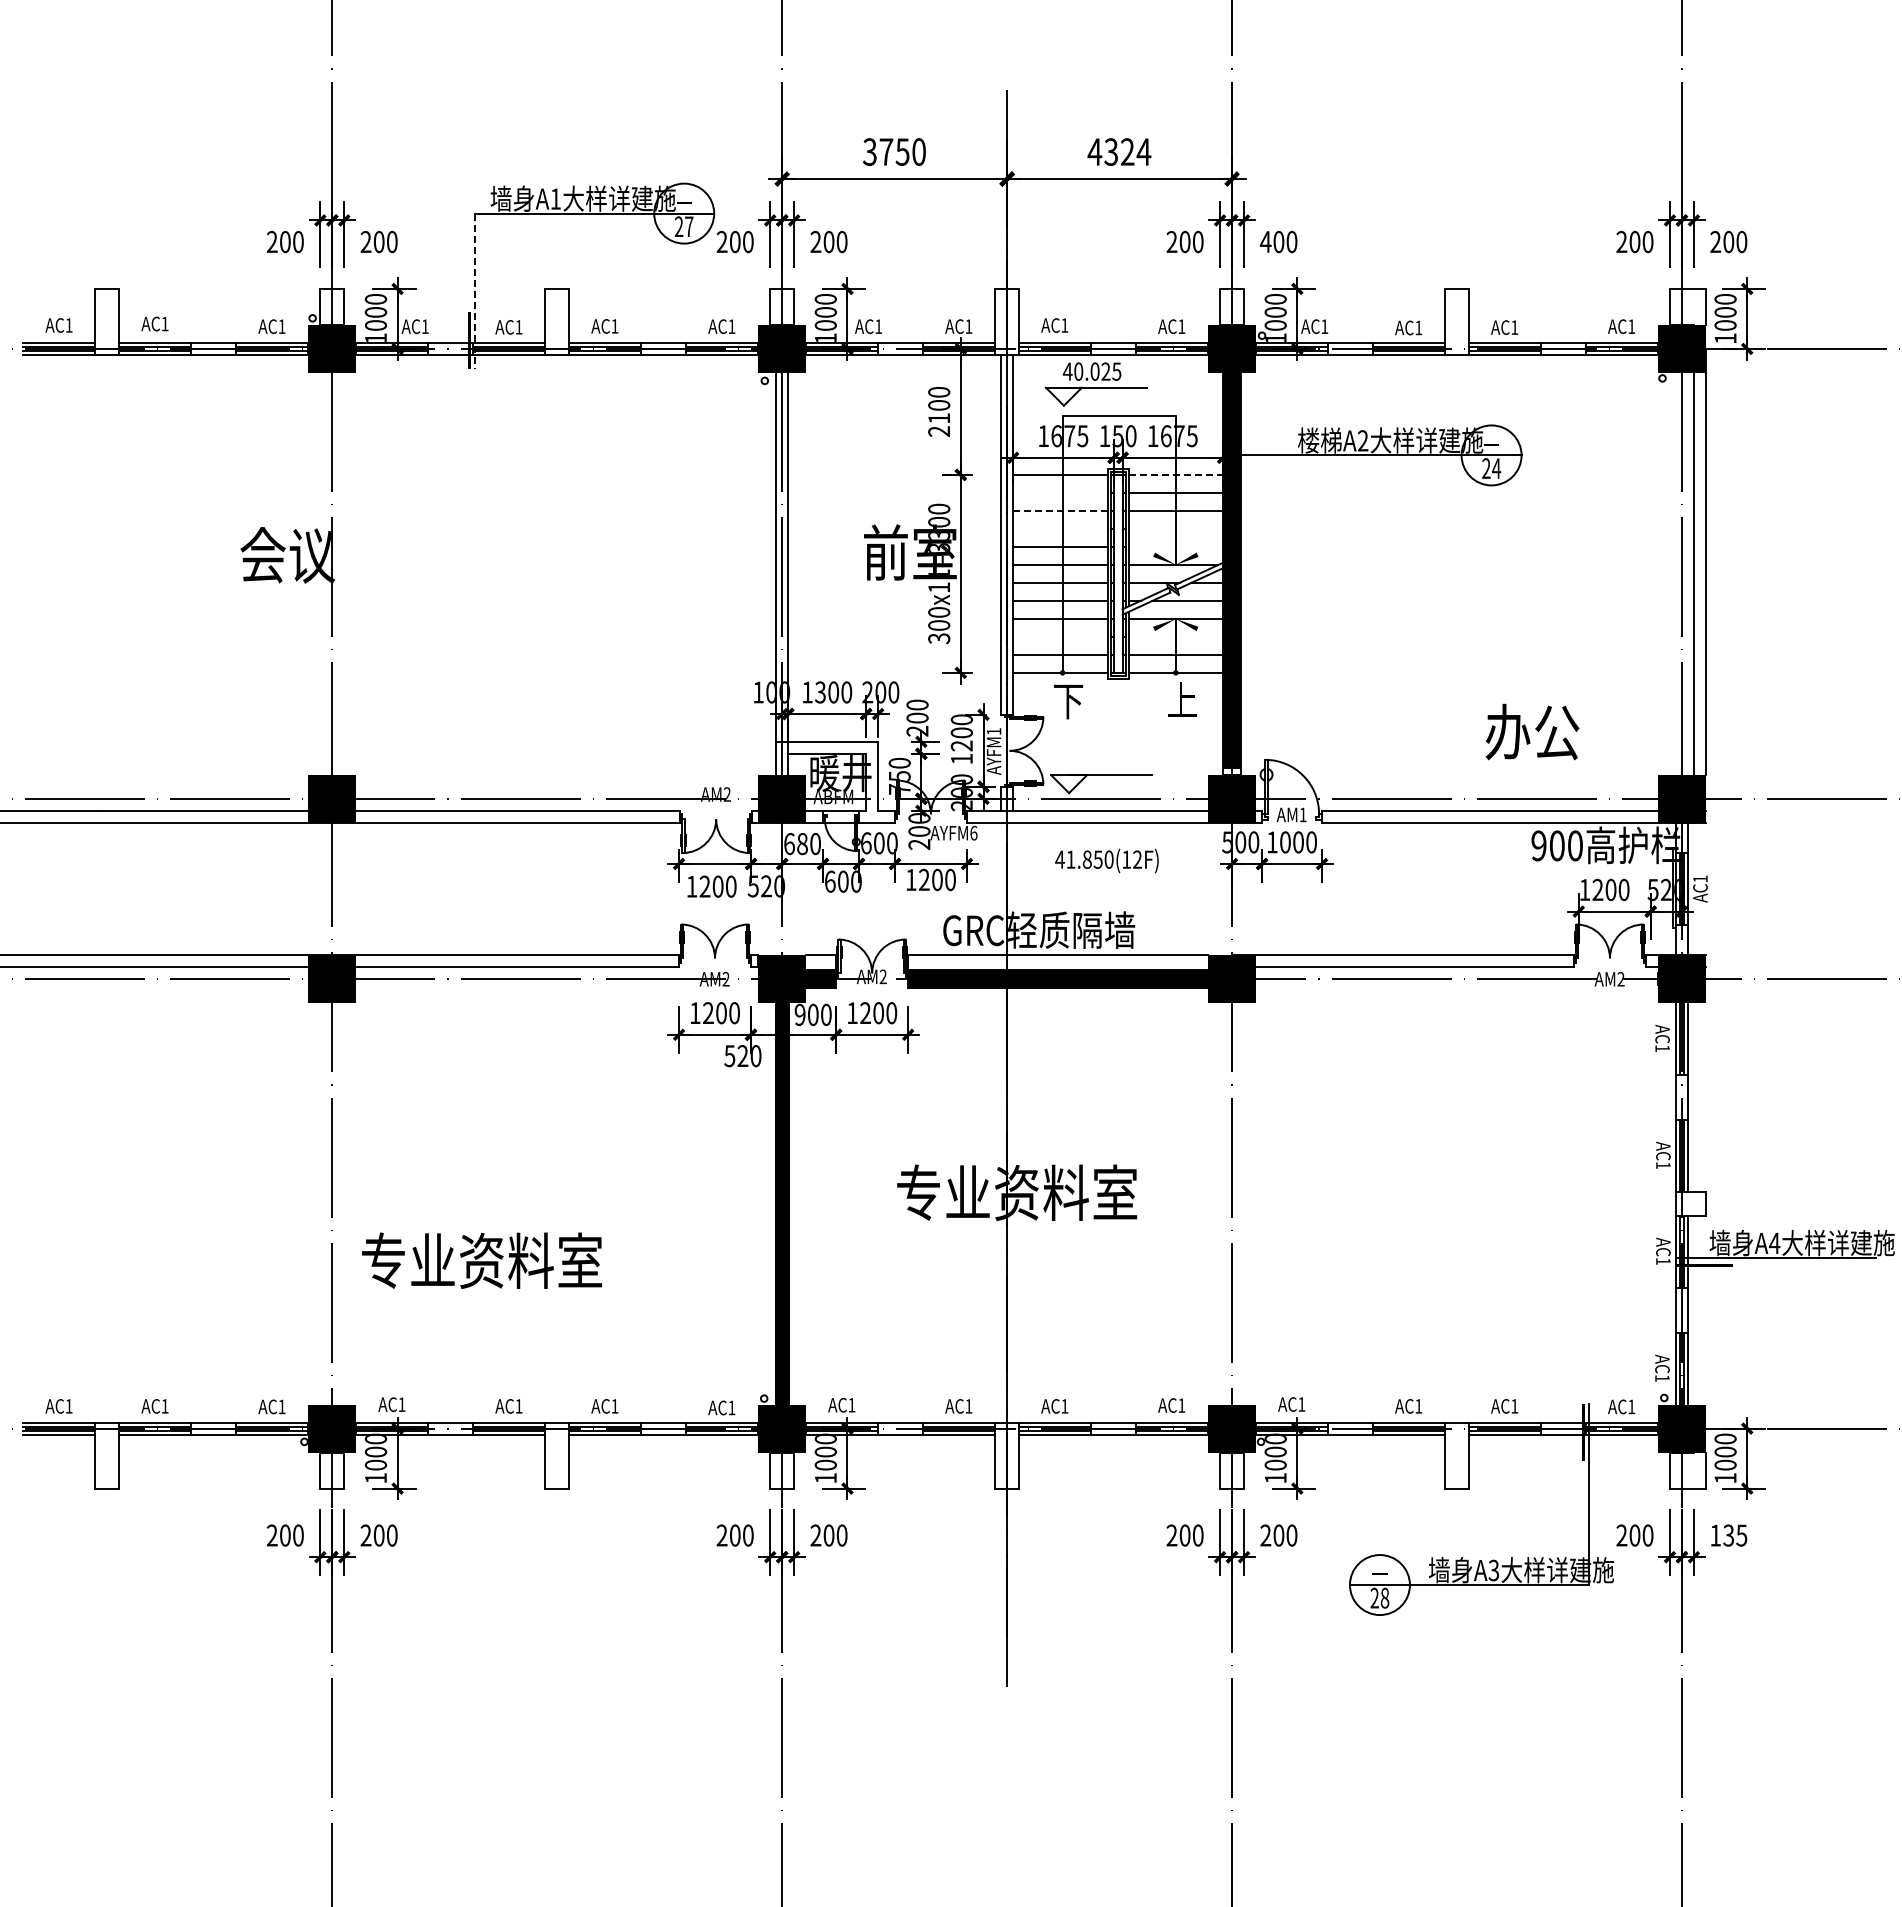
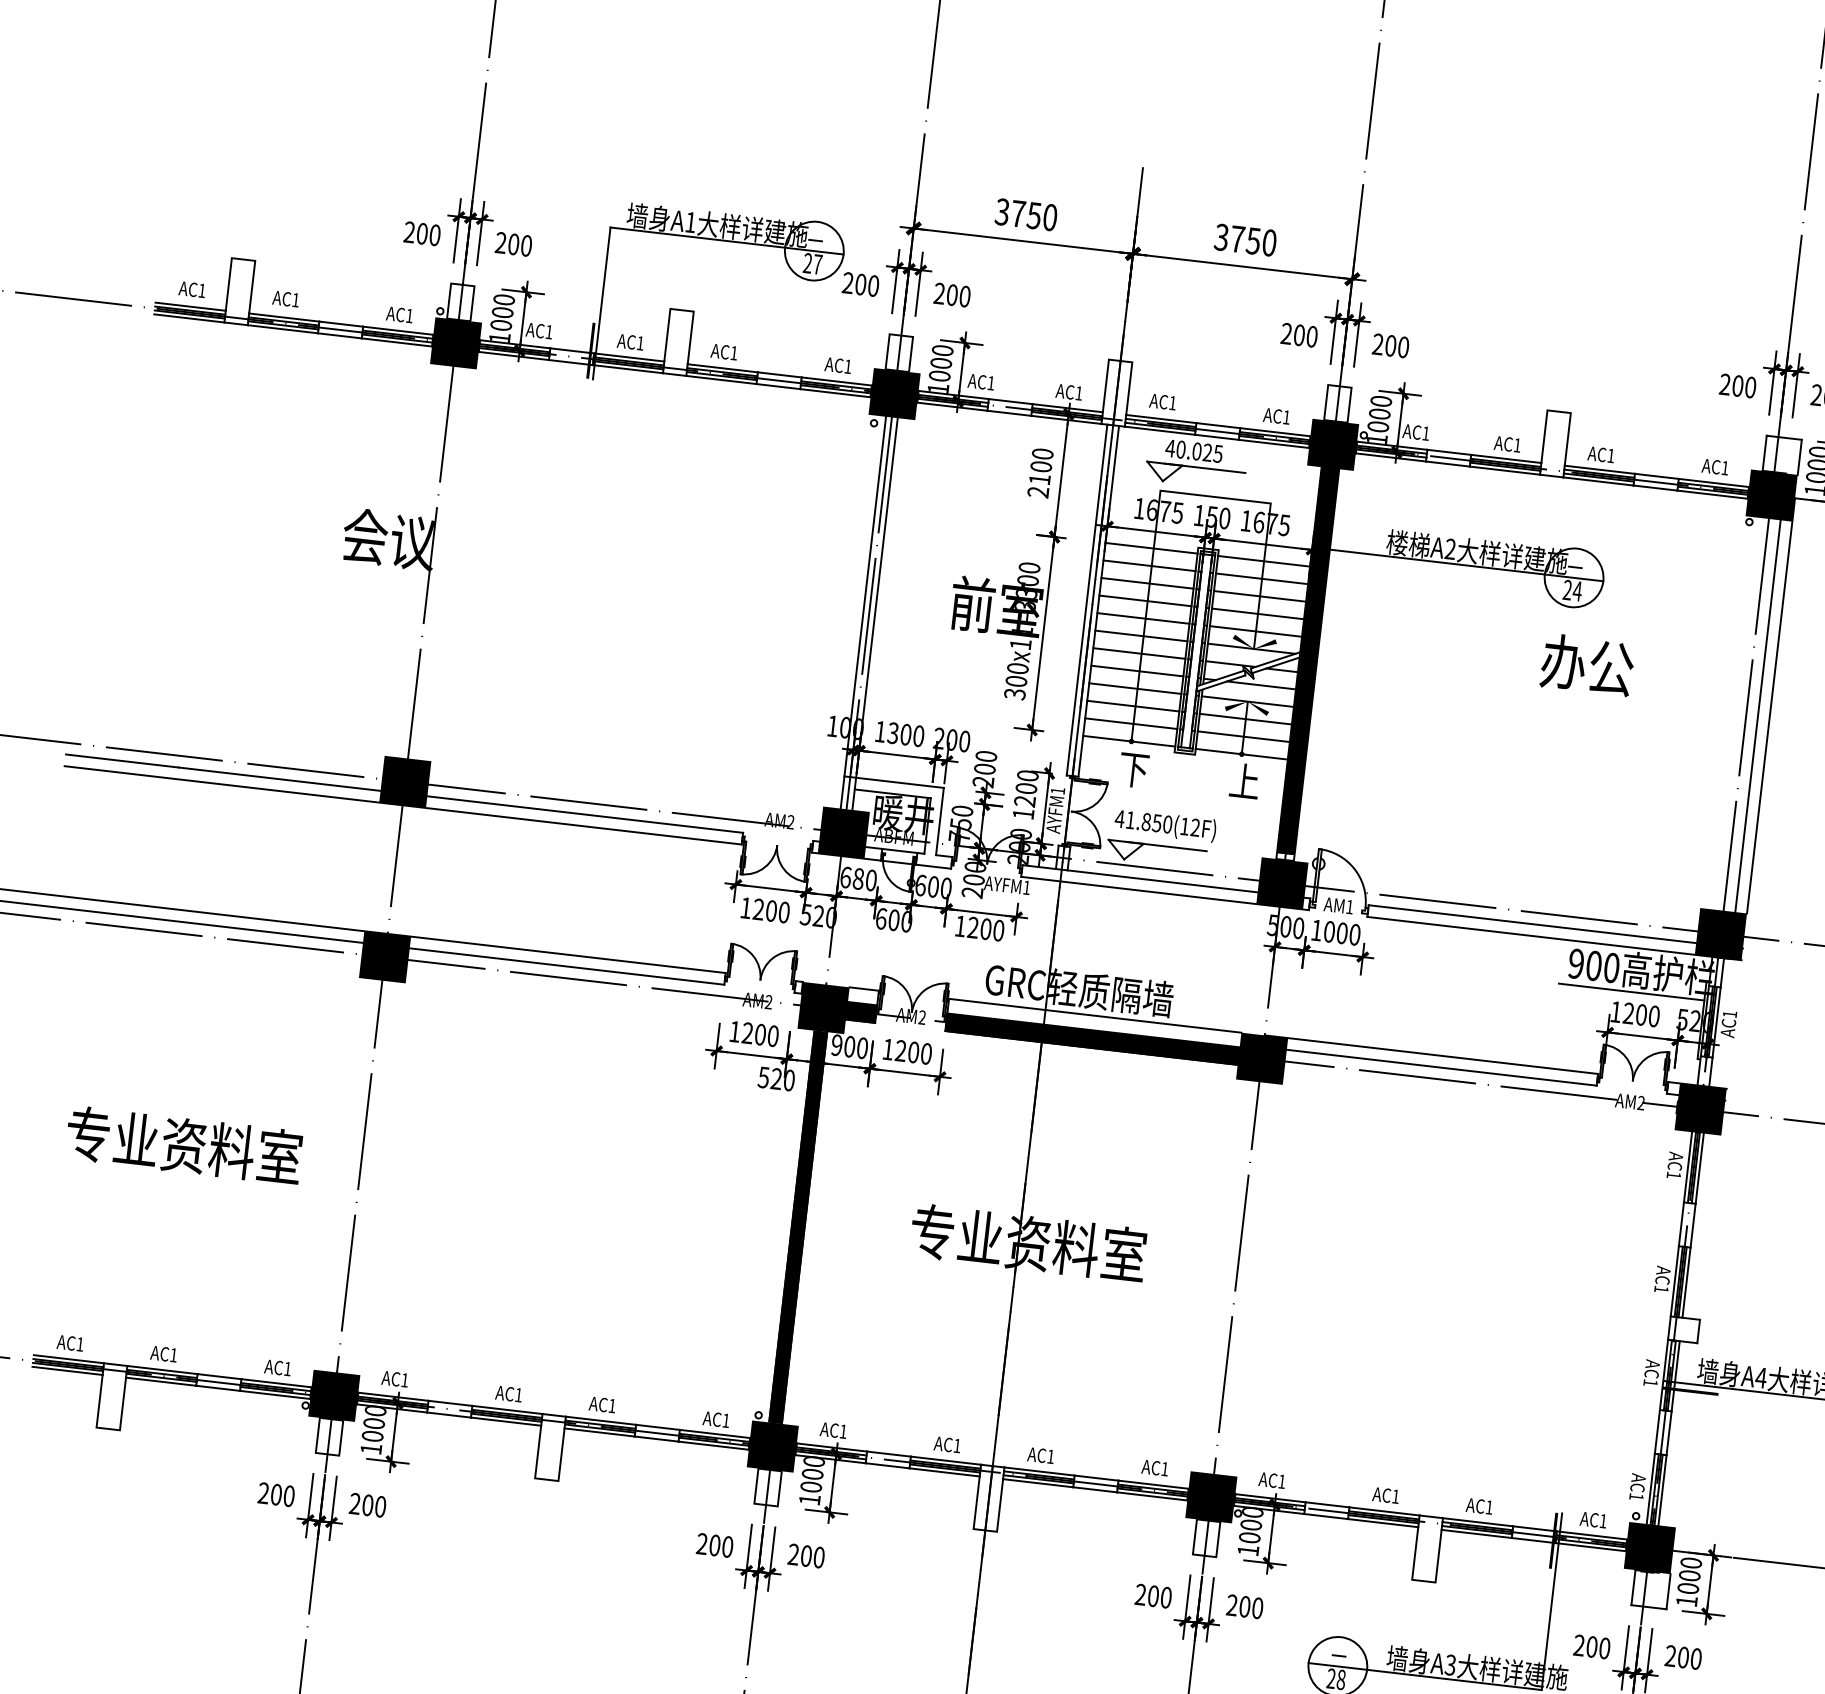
text: (1119, 151) -> (1245, 239), 4324 -> 3750
text: (1265, 241) -> (1377, 343), 400 -> 200
line: (475, 291) -> (602, 303), dashed -> solid
line: (1176, 474) -> (1264, 560), dashed -> solid
line: (1060, 492) -> (1149, 565), added
line: (1060, 510) -> (1147, 582), dashed -> solid
line: (1060, 528) -> (1145, 600), added
line: (1175, 528) -> (1257, 613), added
line: (1175, 546) -> (1255, 631), added
line: (1060, 636) -> (1133, 705), added
line: (1175, 636) -> (1245, 718), added
text: (1532, 731) -> (1587, 664), moved
text: (973, 832) -> (1026, 887), AYFM6 -> AYFM1
text: (1106, 860) -> (1165, 825), moved
line: (1597, 867) -> (1630, 991), added
text: (481, 1260) -> (183, 1145), moved
text: (1728, 1535) -> (1683, 1657), 135 -> 200

